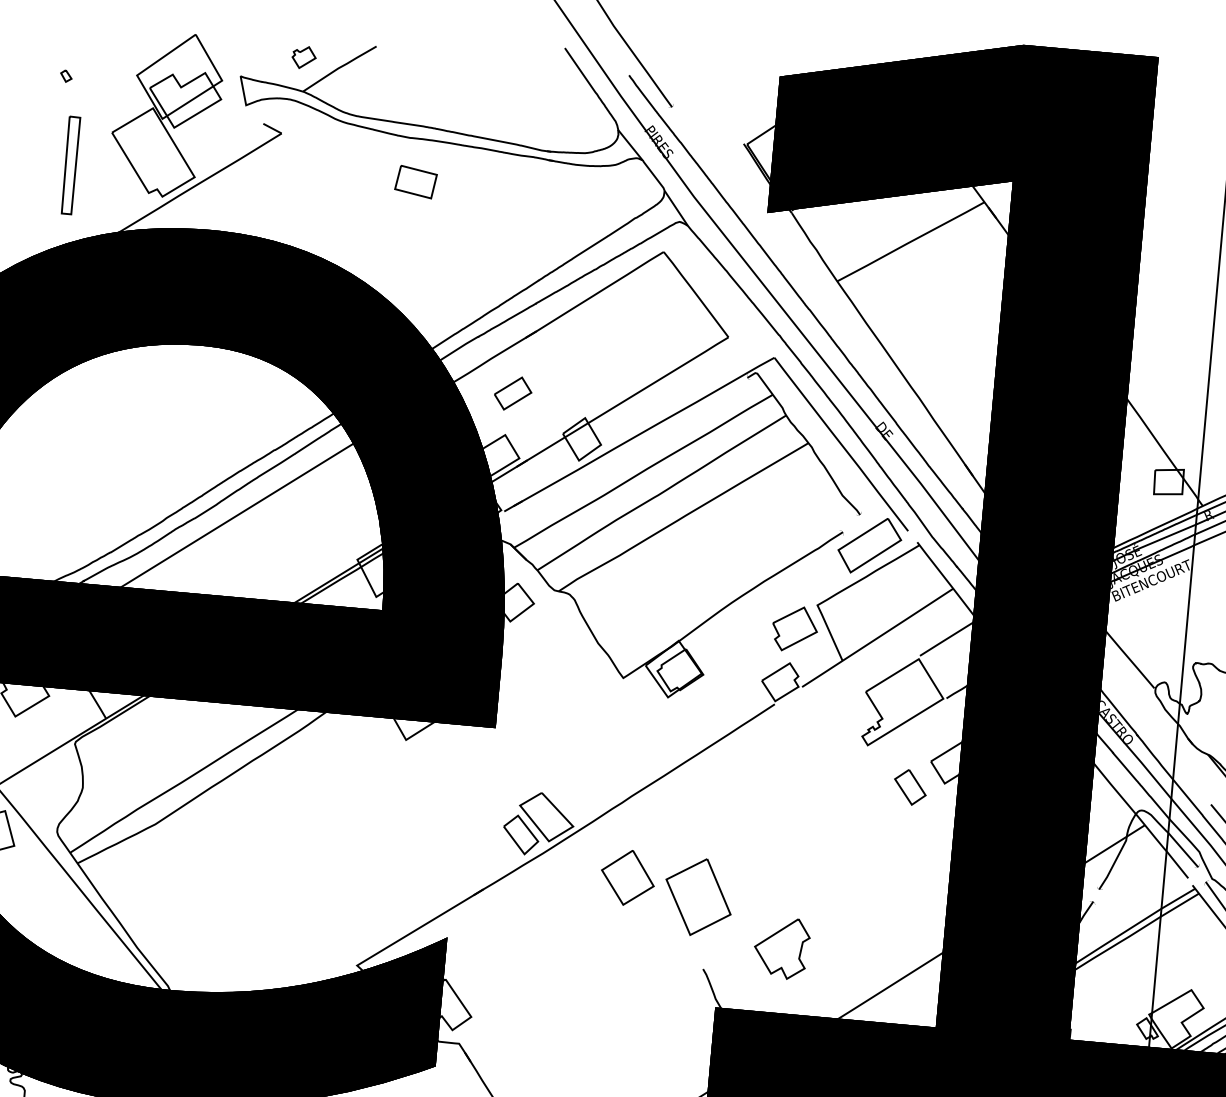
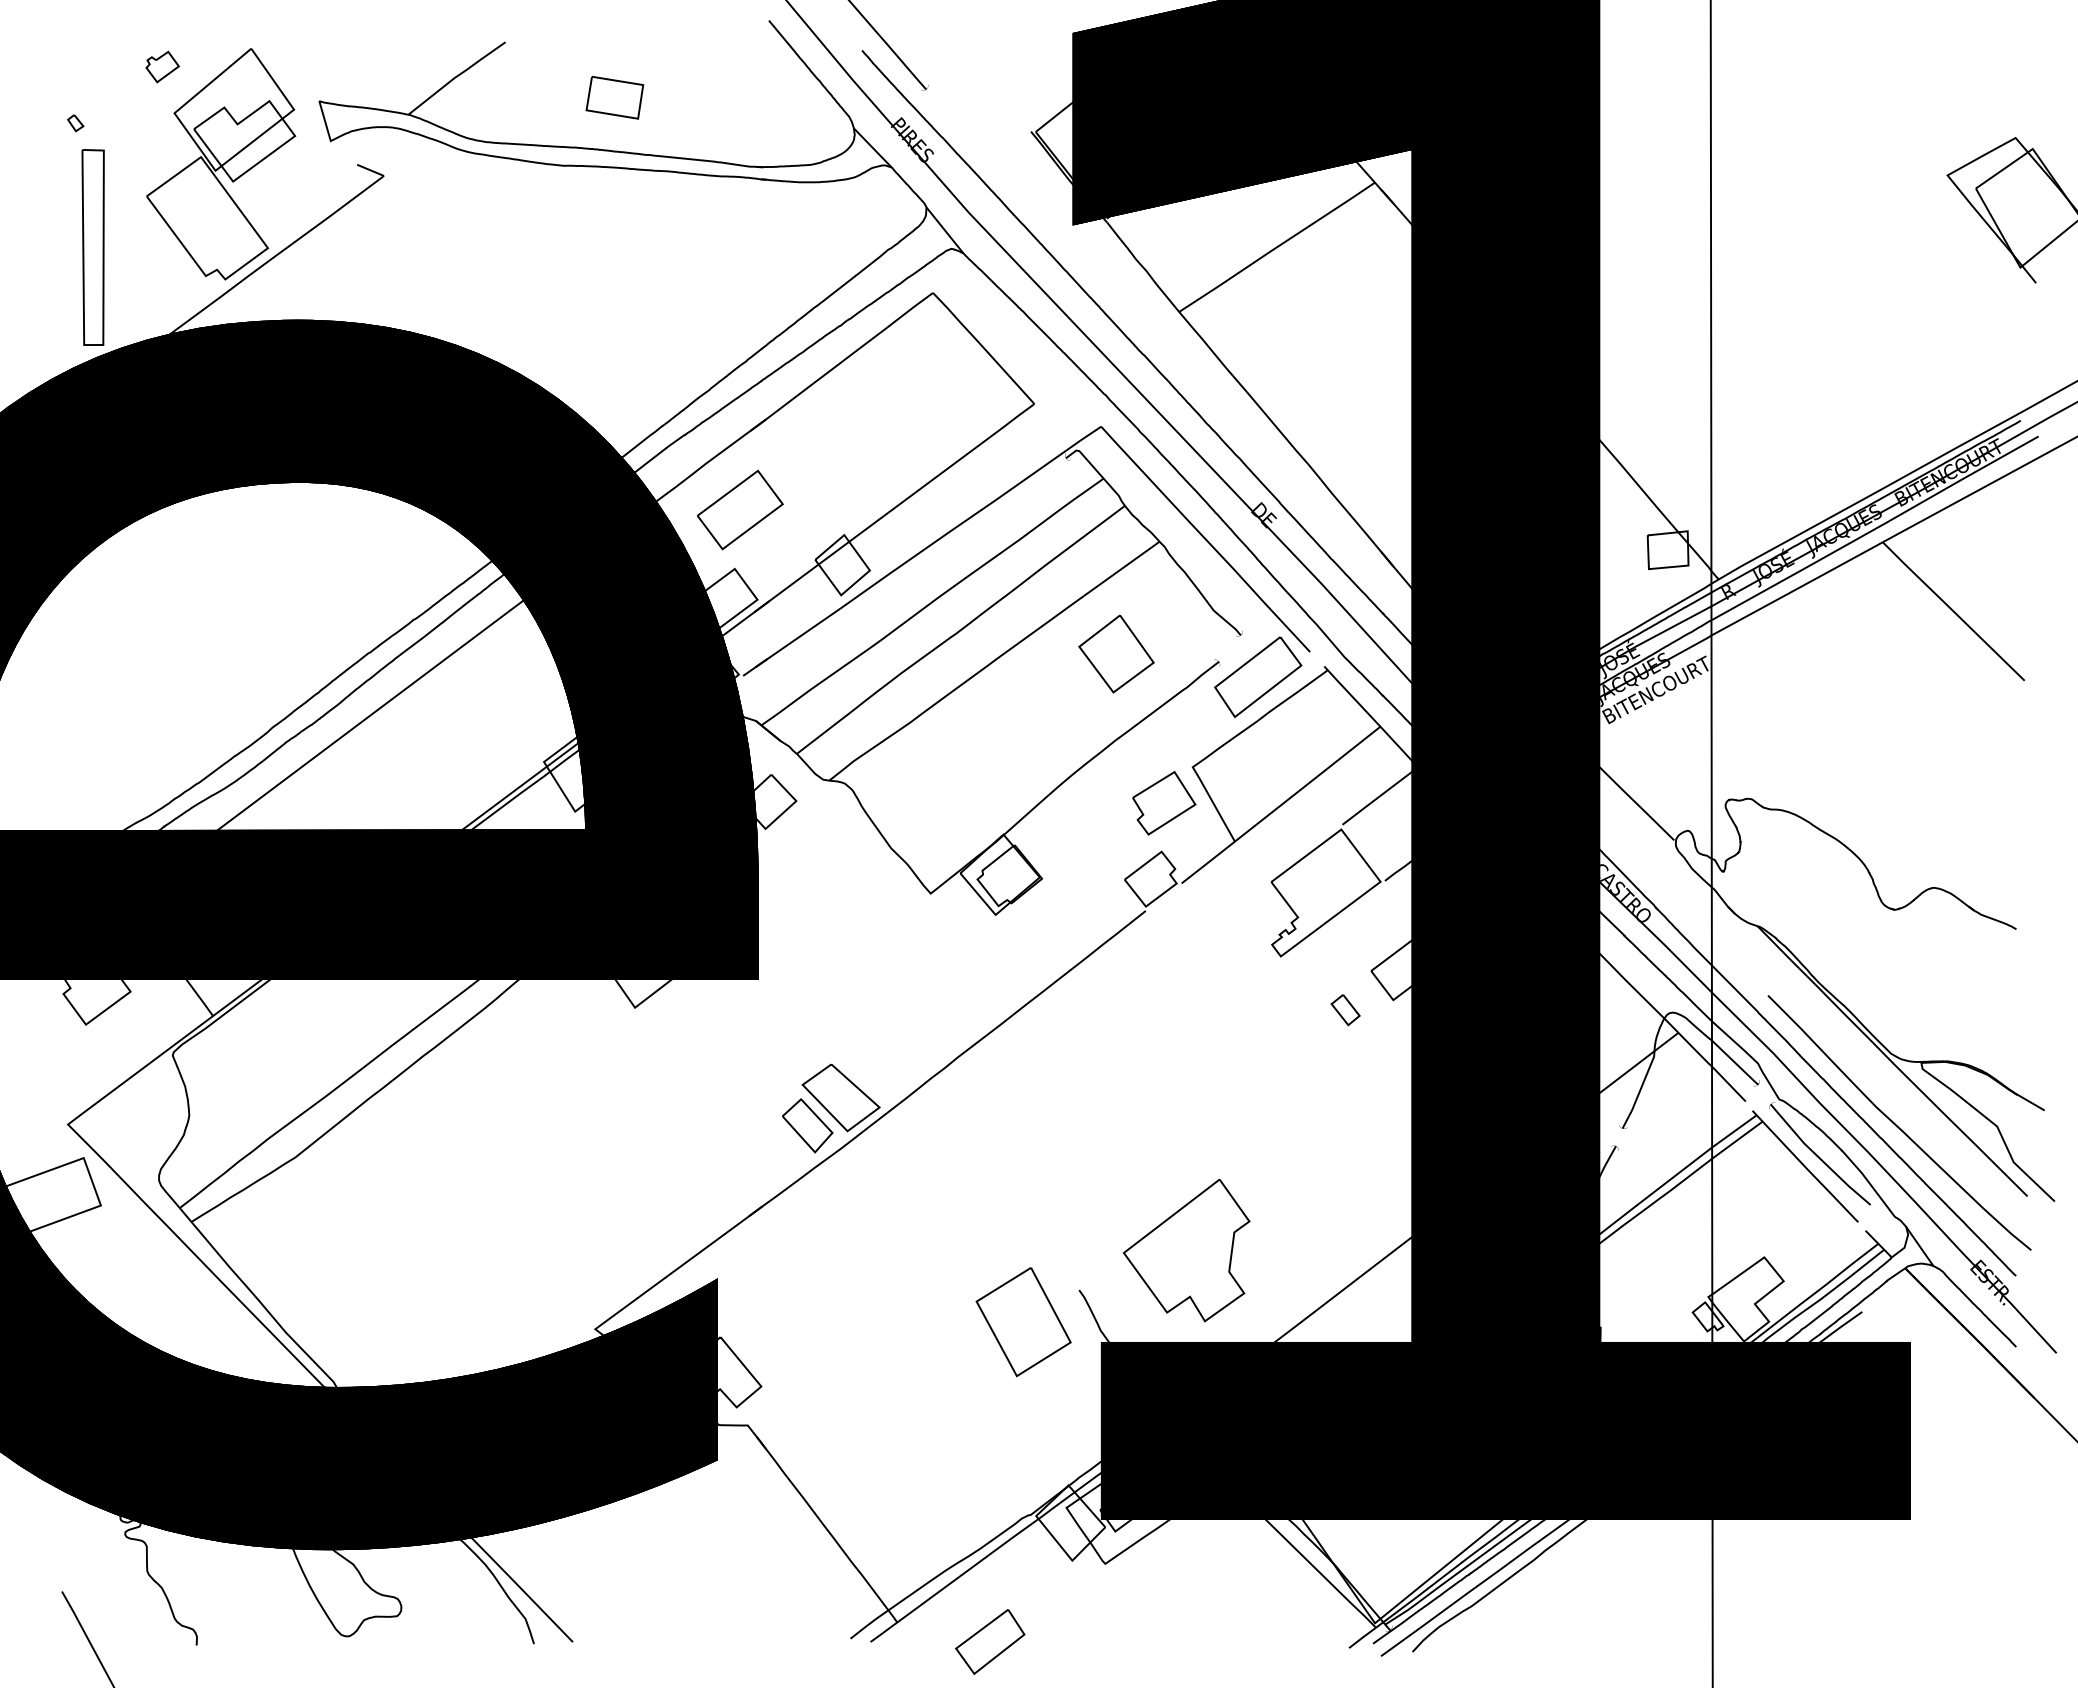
part: (304, 57) -> (162, 66), moved
part: (70, 165) -> (92, 247), size x1.43
part: (415, 181) -> (614, 97), moved
part: (513, 393) -> (740, 509), size x1.67
part: (910, 787) -> (1345, 1010), size x0.62
part: (627, 877) -> (1116, 653), moved
part: (698, 897) -> (1023, 1322), moved
part: (781, 947) -> (1186, 1250), size x1.67

